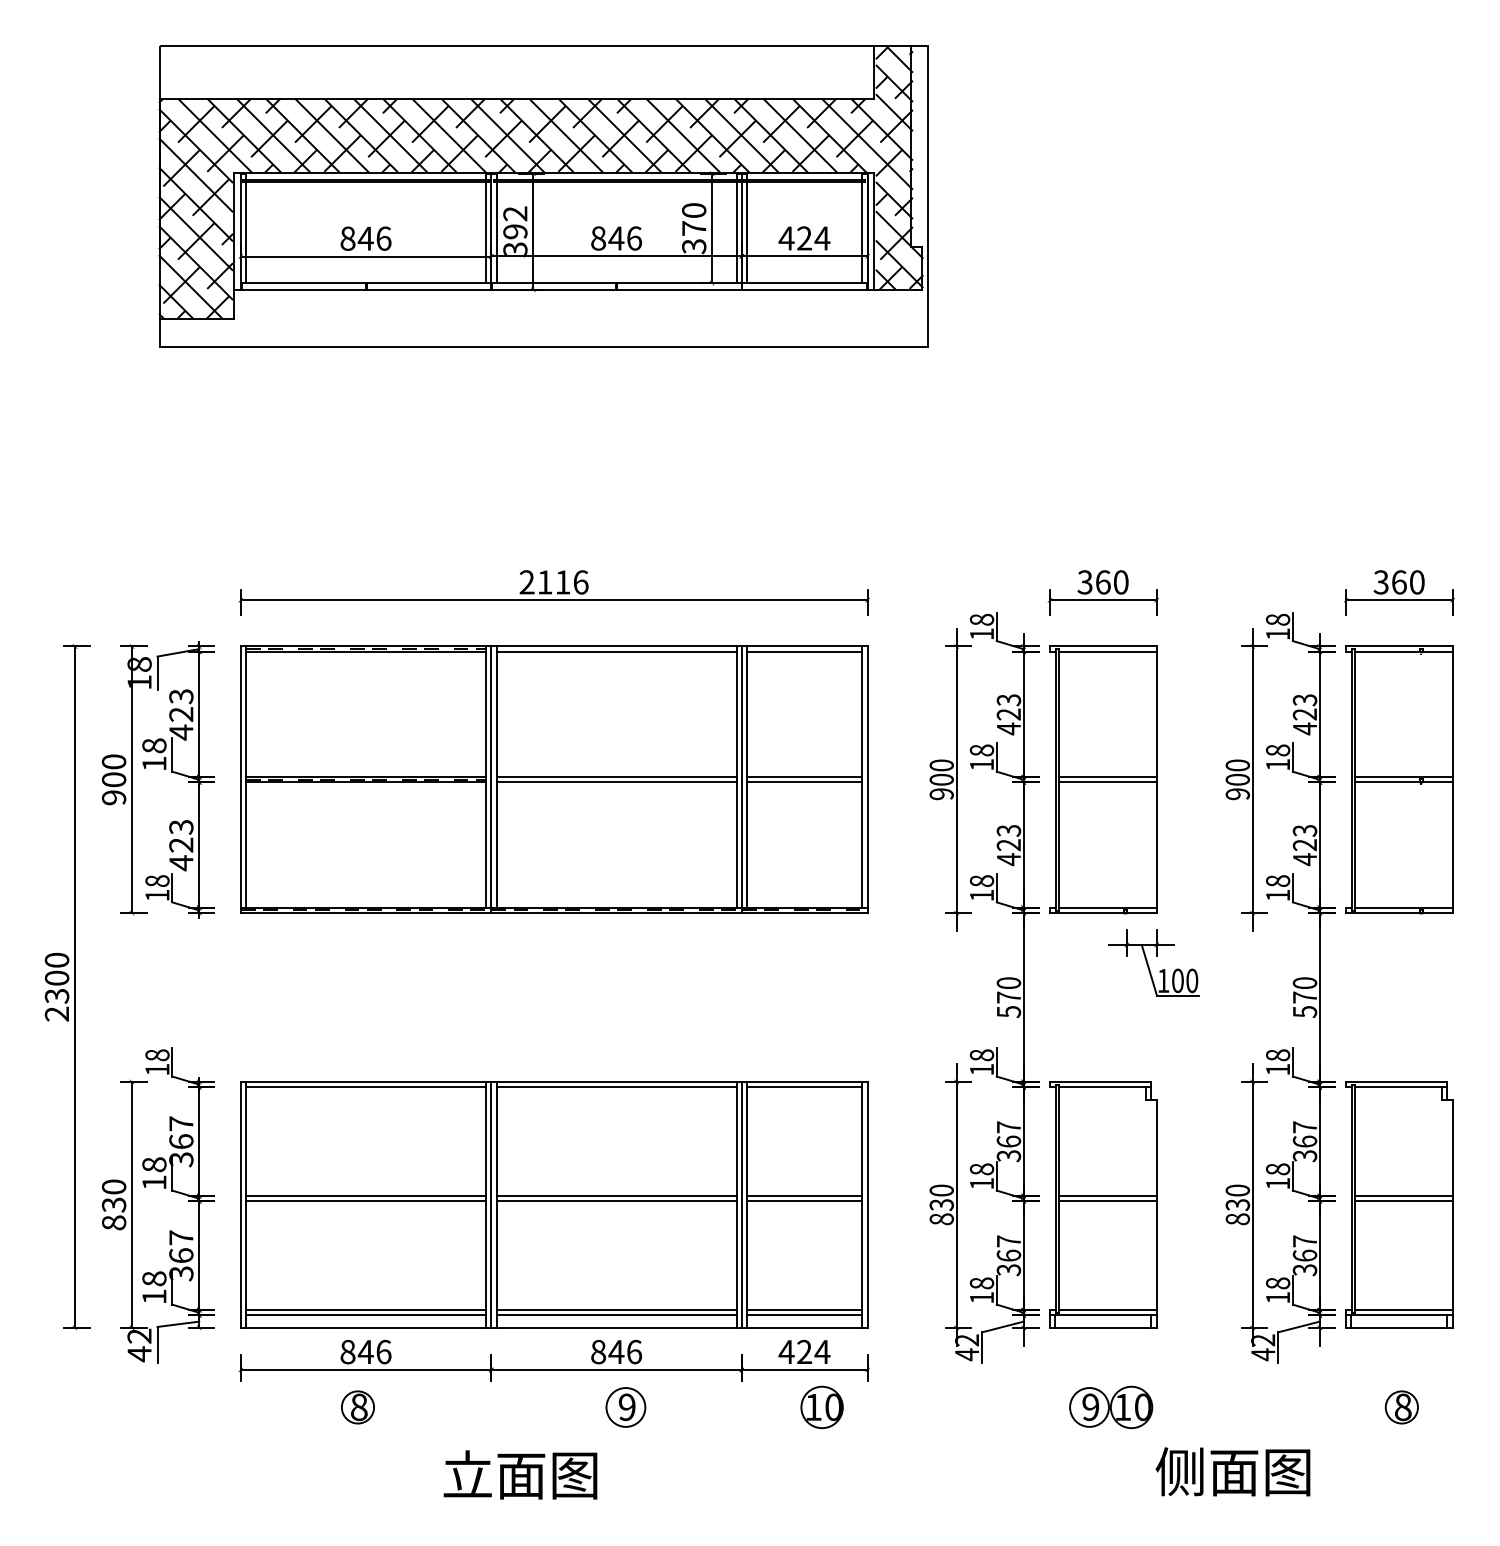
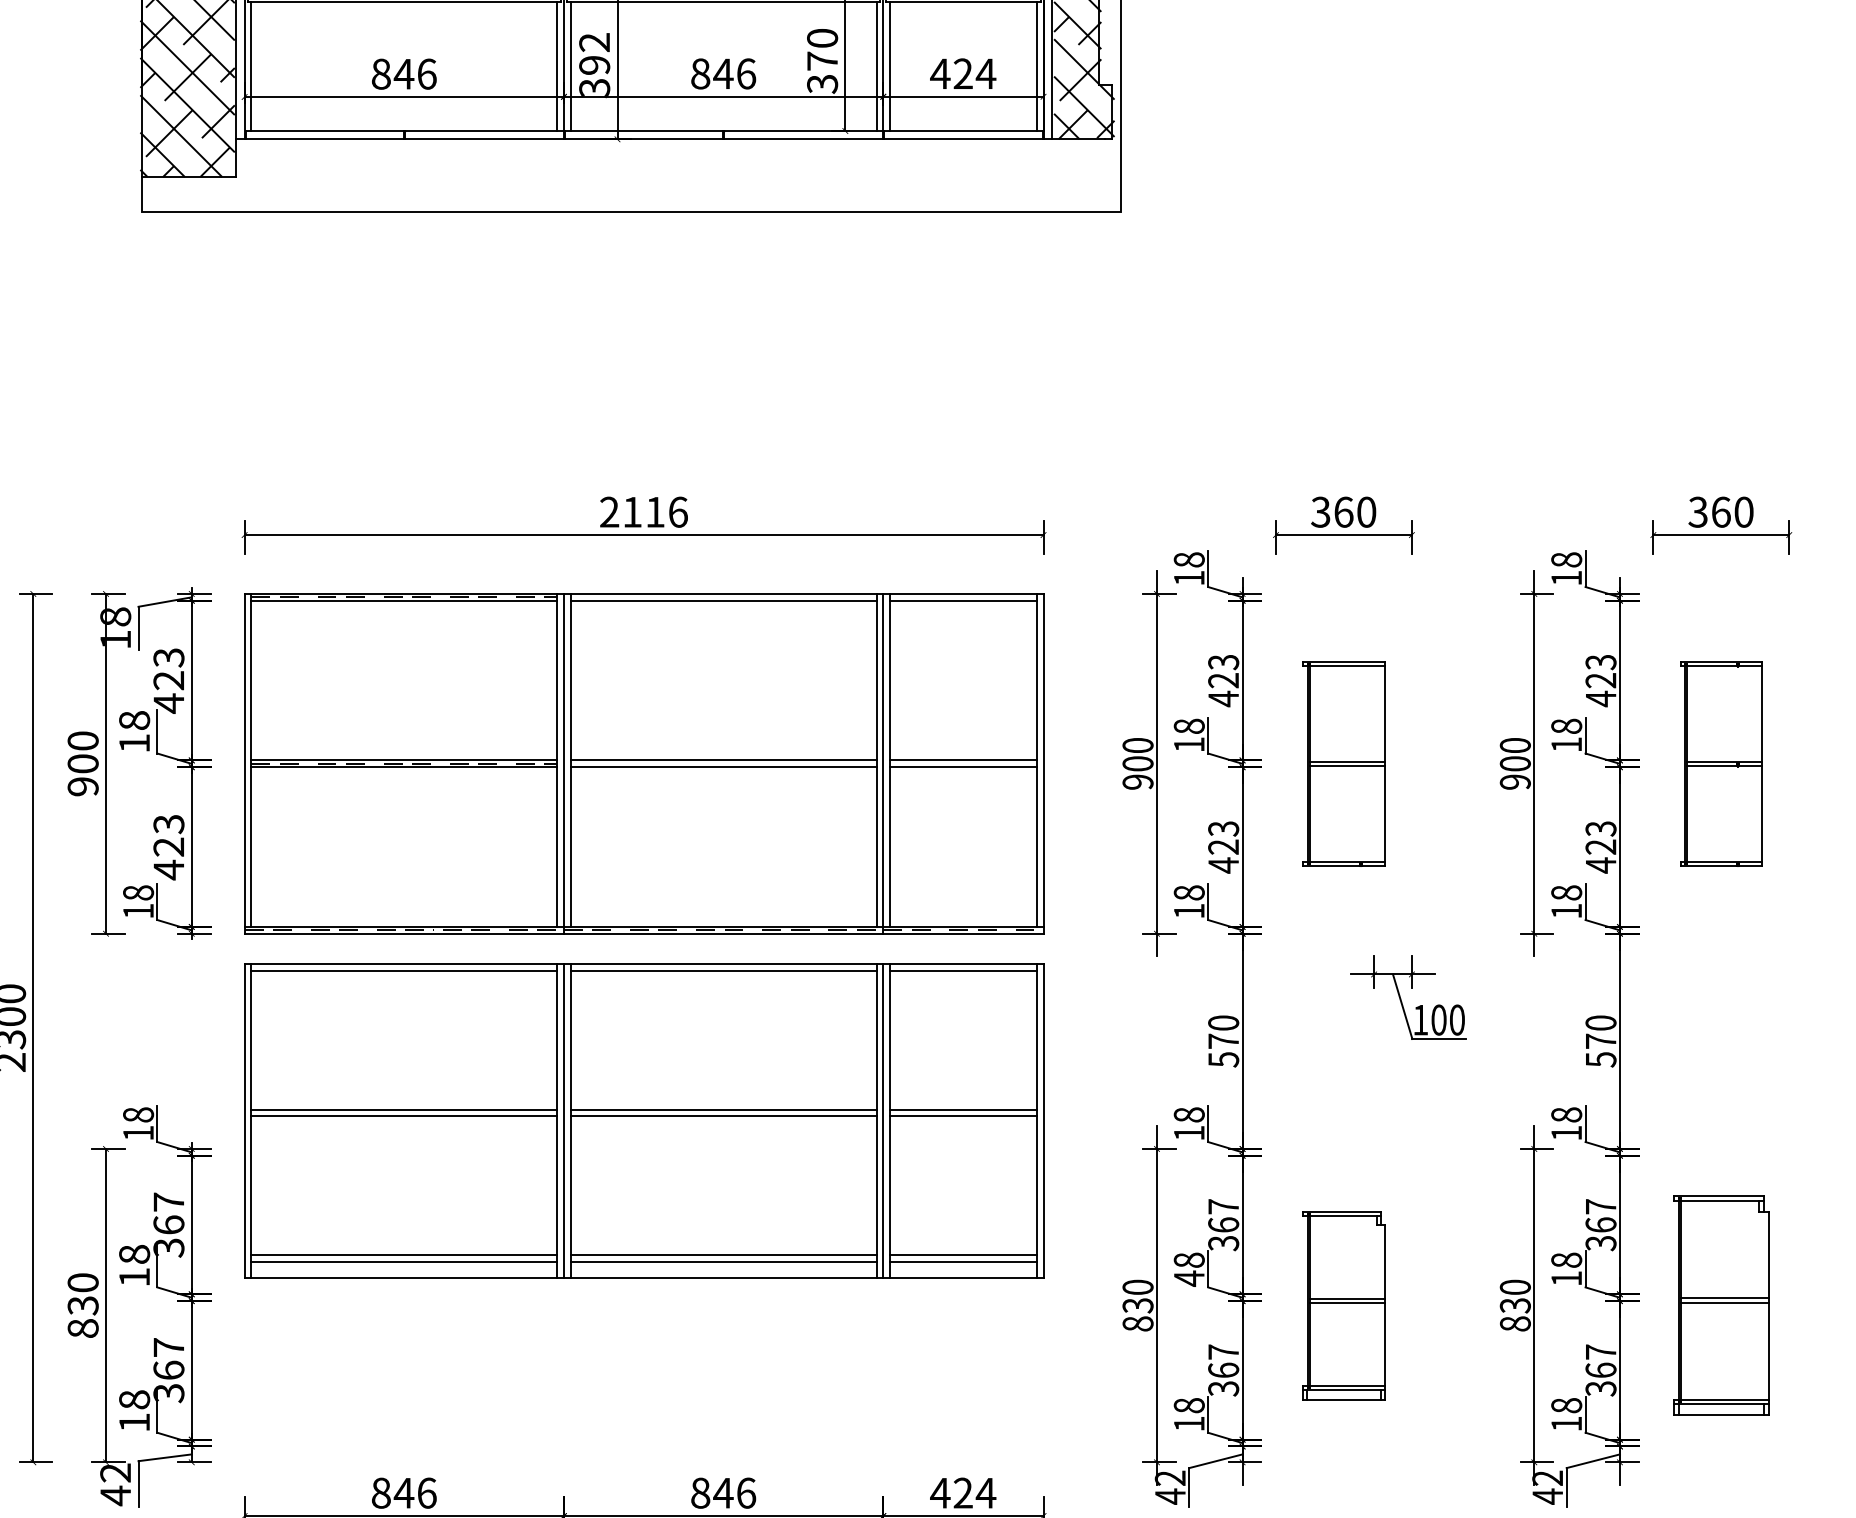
part: (1103, 779) -> (1344, 763), size x0.6
part: (1399, 779) -> (1721, 763), size x0.6
text: (981, 1183) -> (1188, 1278), 18 -> 48
part: (554, 1204) -> (644, 1120), moved
part: (1103, 1204) -> (1344, 1305), size x0.6
part: (1399, 1204) -> (1721, 1305), size x0.7

